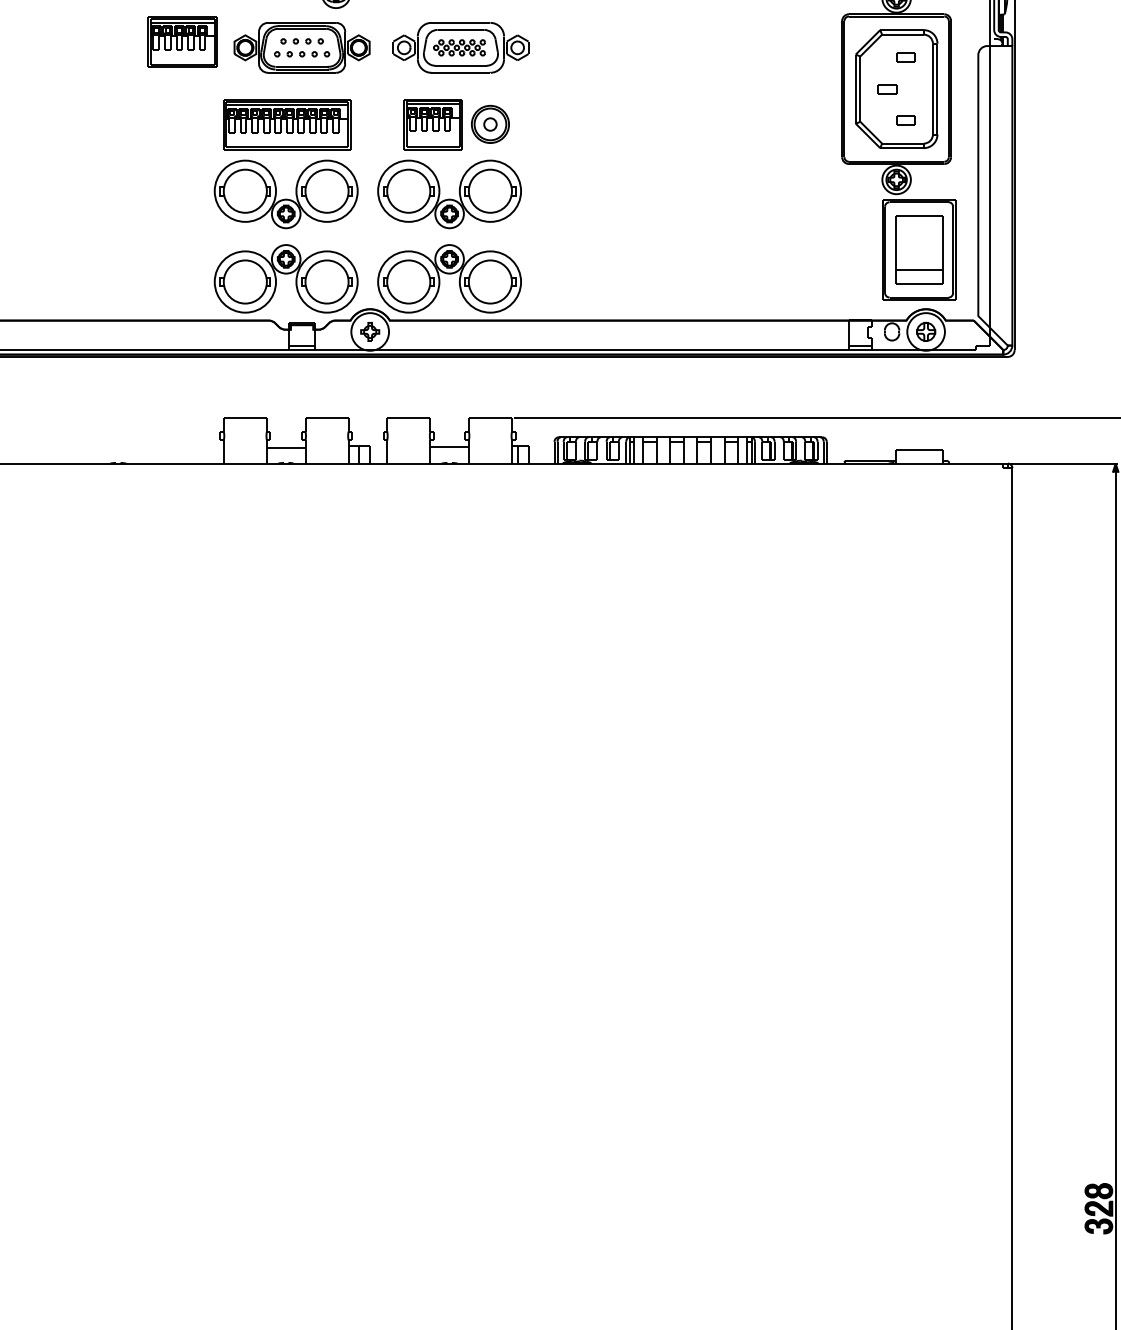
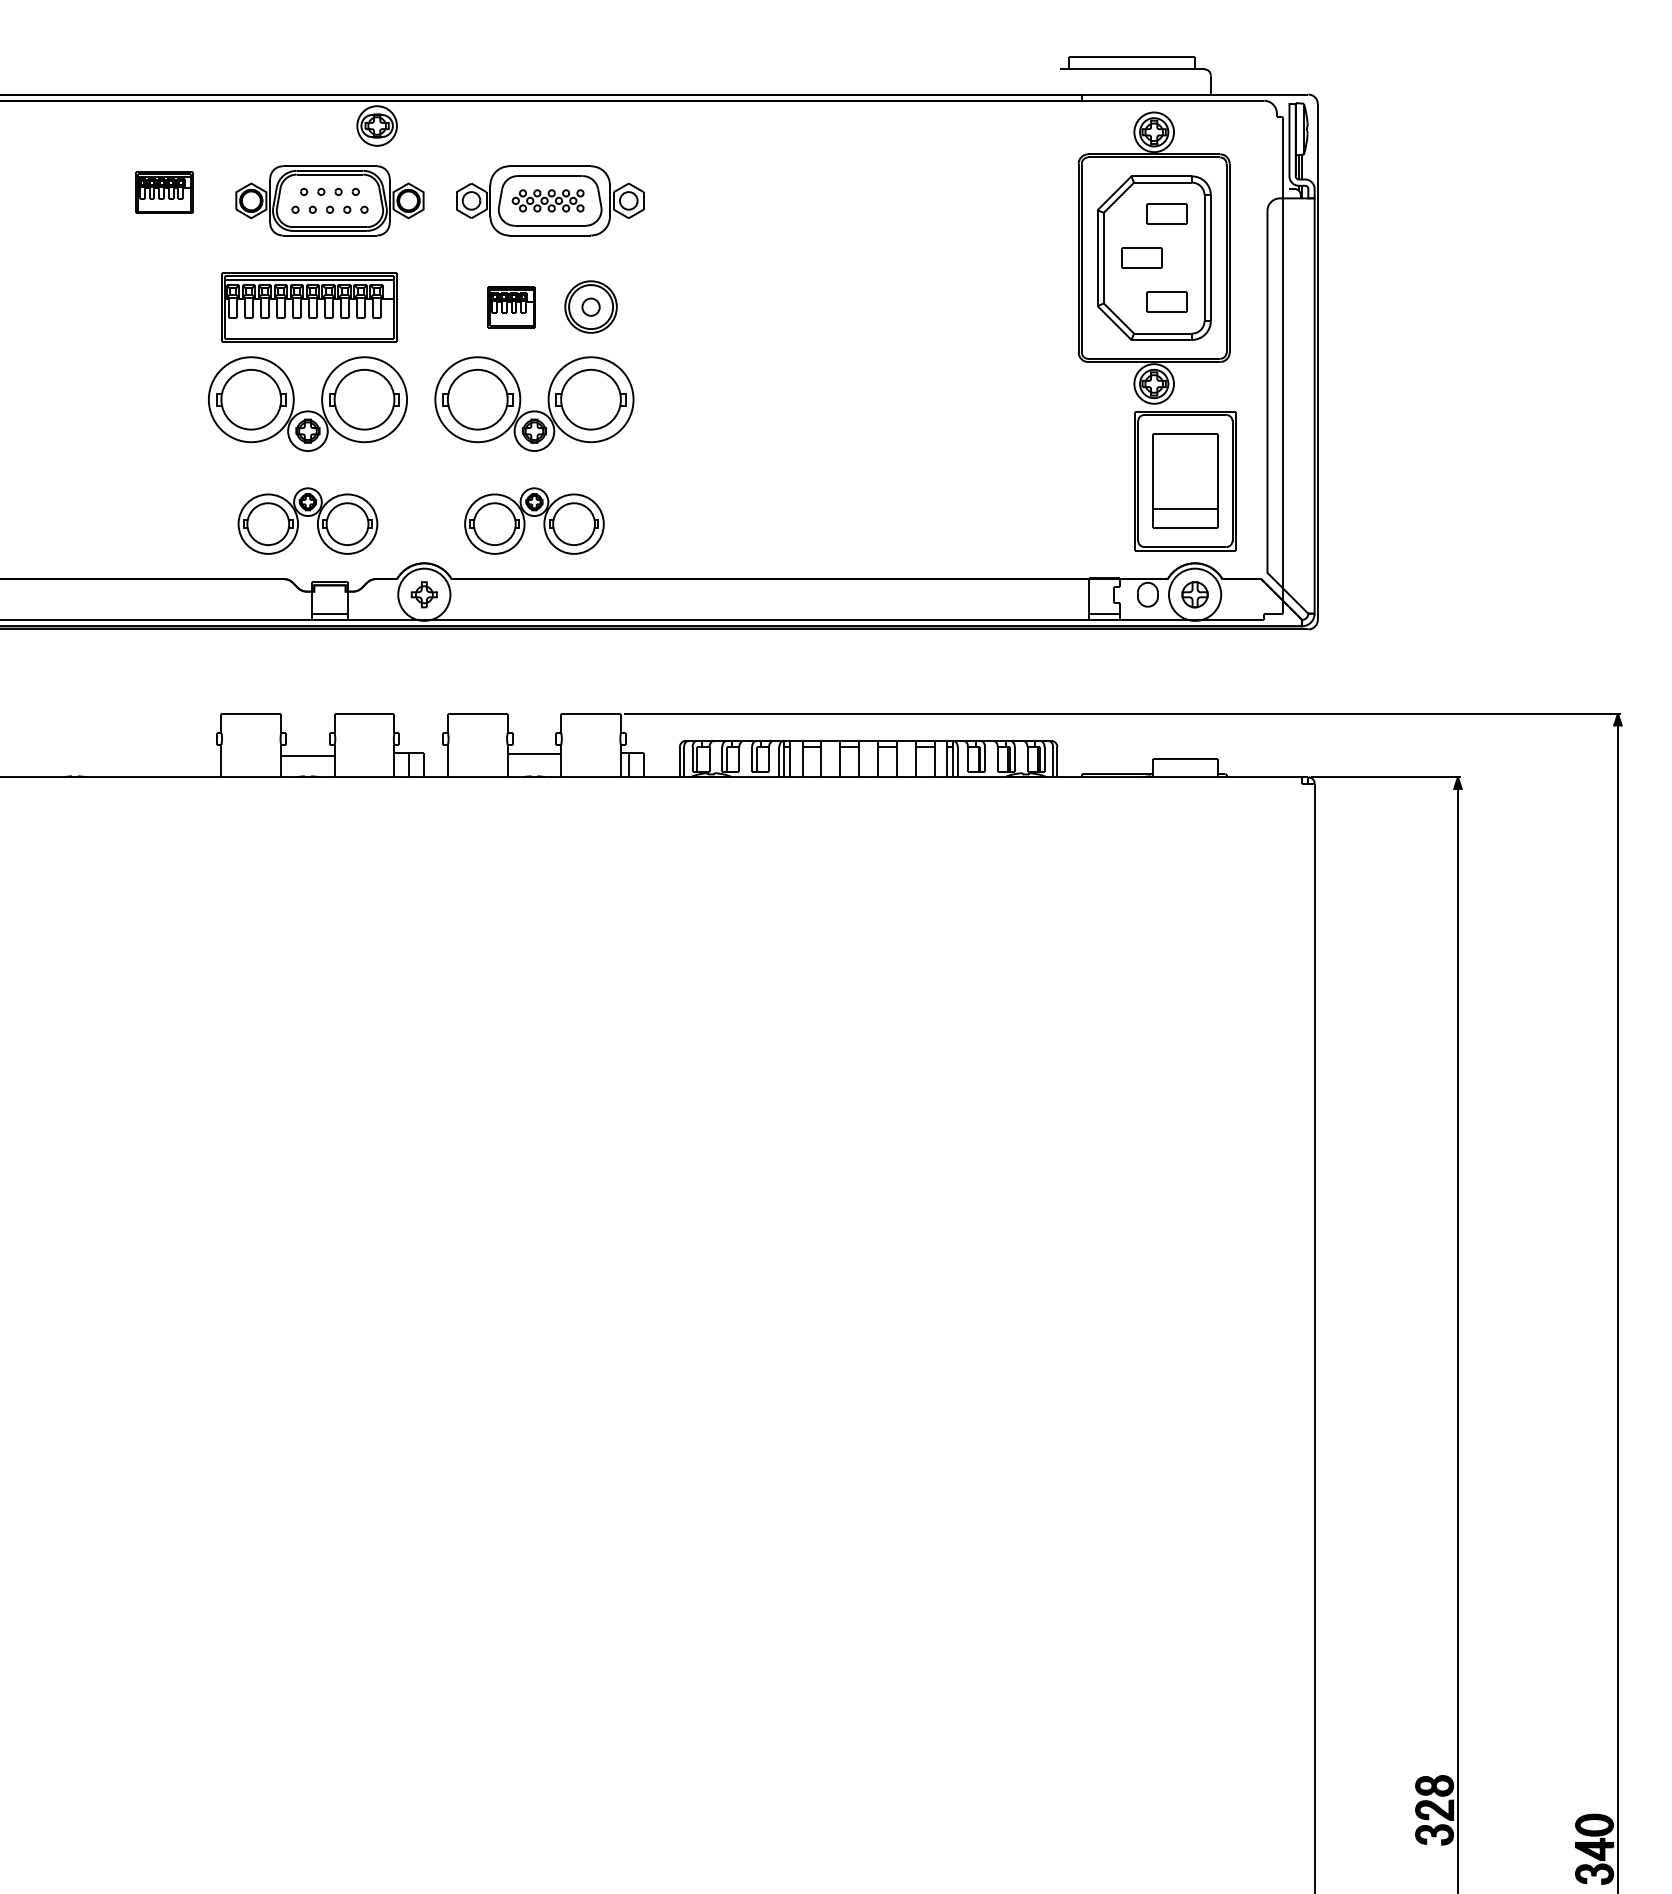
part: (182, 41) -> (164, 192), size x0.6
part: (905, 56) -> (1166, 213), size x1.6
part: (887, 88) -> (1141, 257), size x1.6
part: (905, 120) -> (1166, 301), size x1.6
part: (433, 124) -> (511, 307), size x0.6
part: (285, 278) -> (307, 520), size x0.7
part: (449, 278) -> (534, 520), size x0.7

